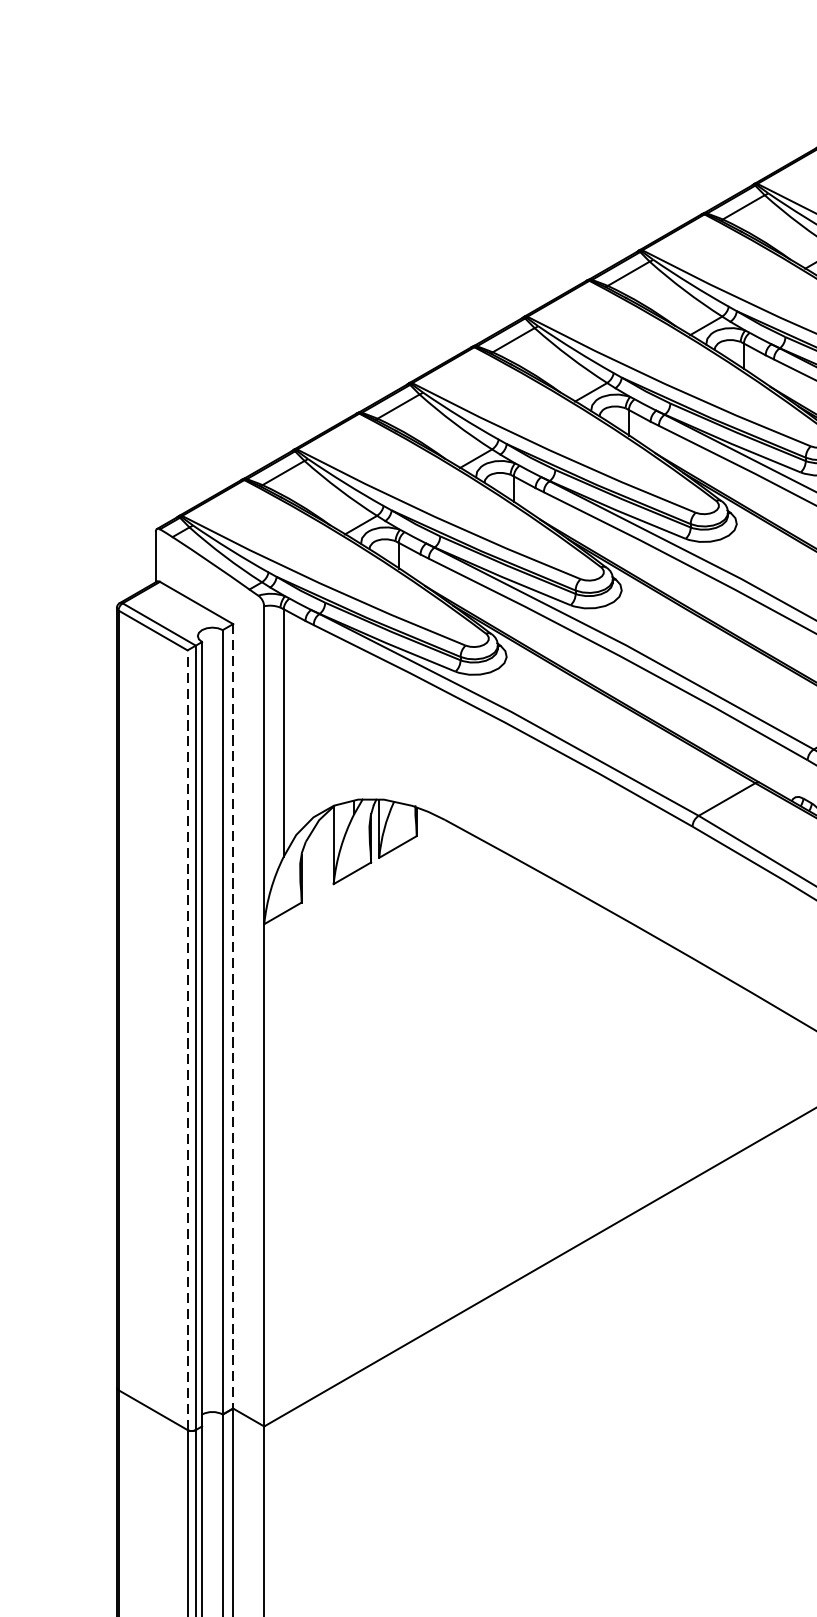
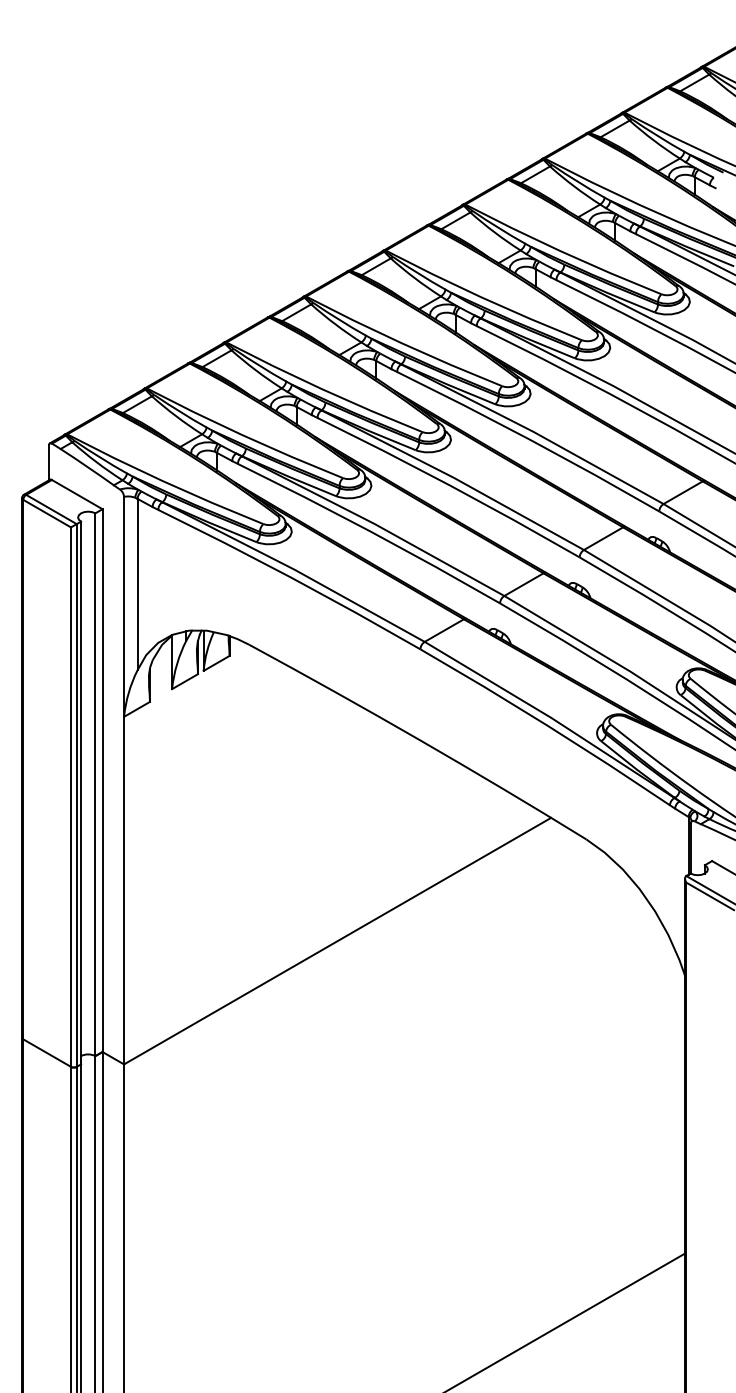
line: (233, 1017) -> (102, 781), dashed -> solid
line: (188, 1040) -> (71, 797), dashed -> solid

